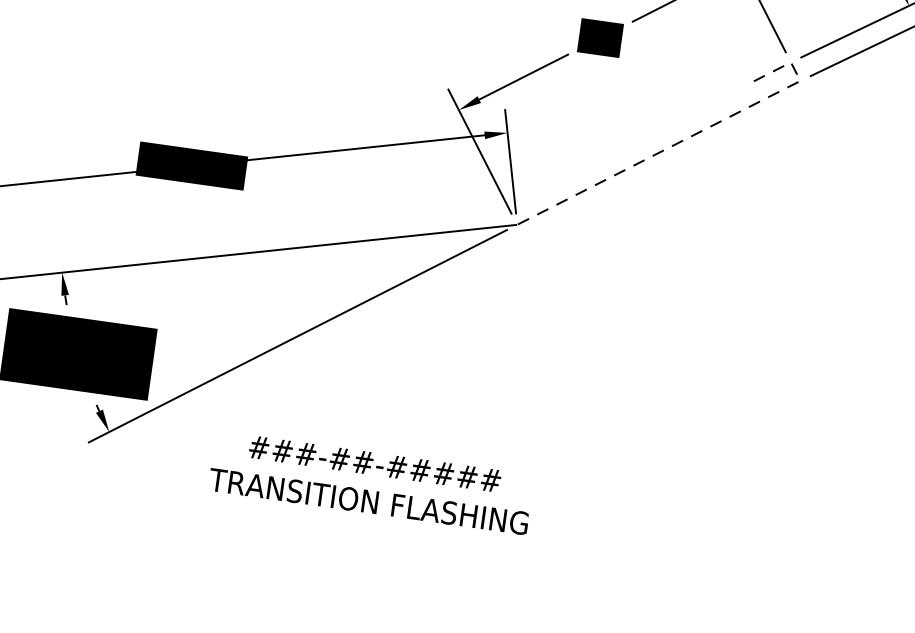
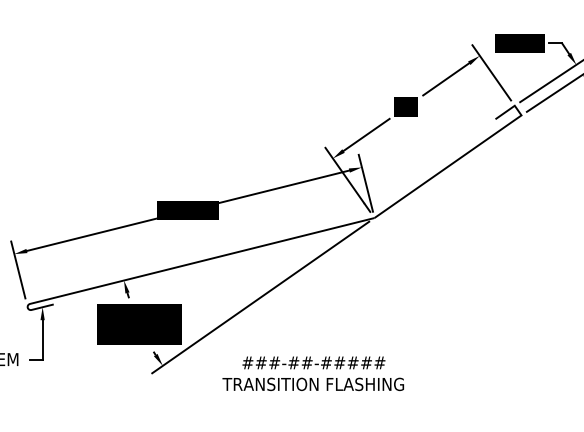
line: (688, 137) -> (463, 155), dashed -> solid

